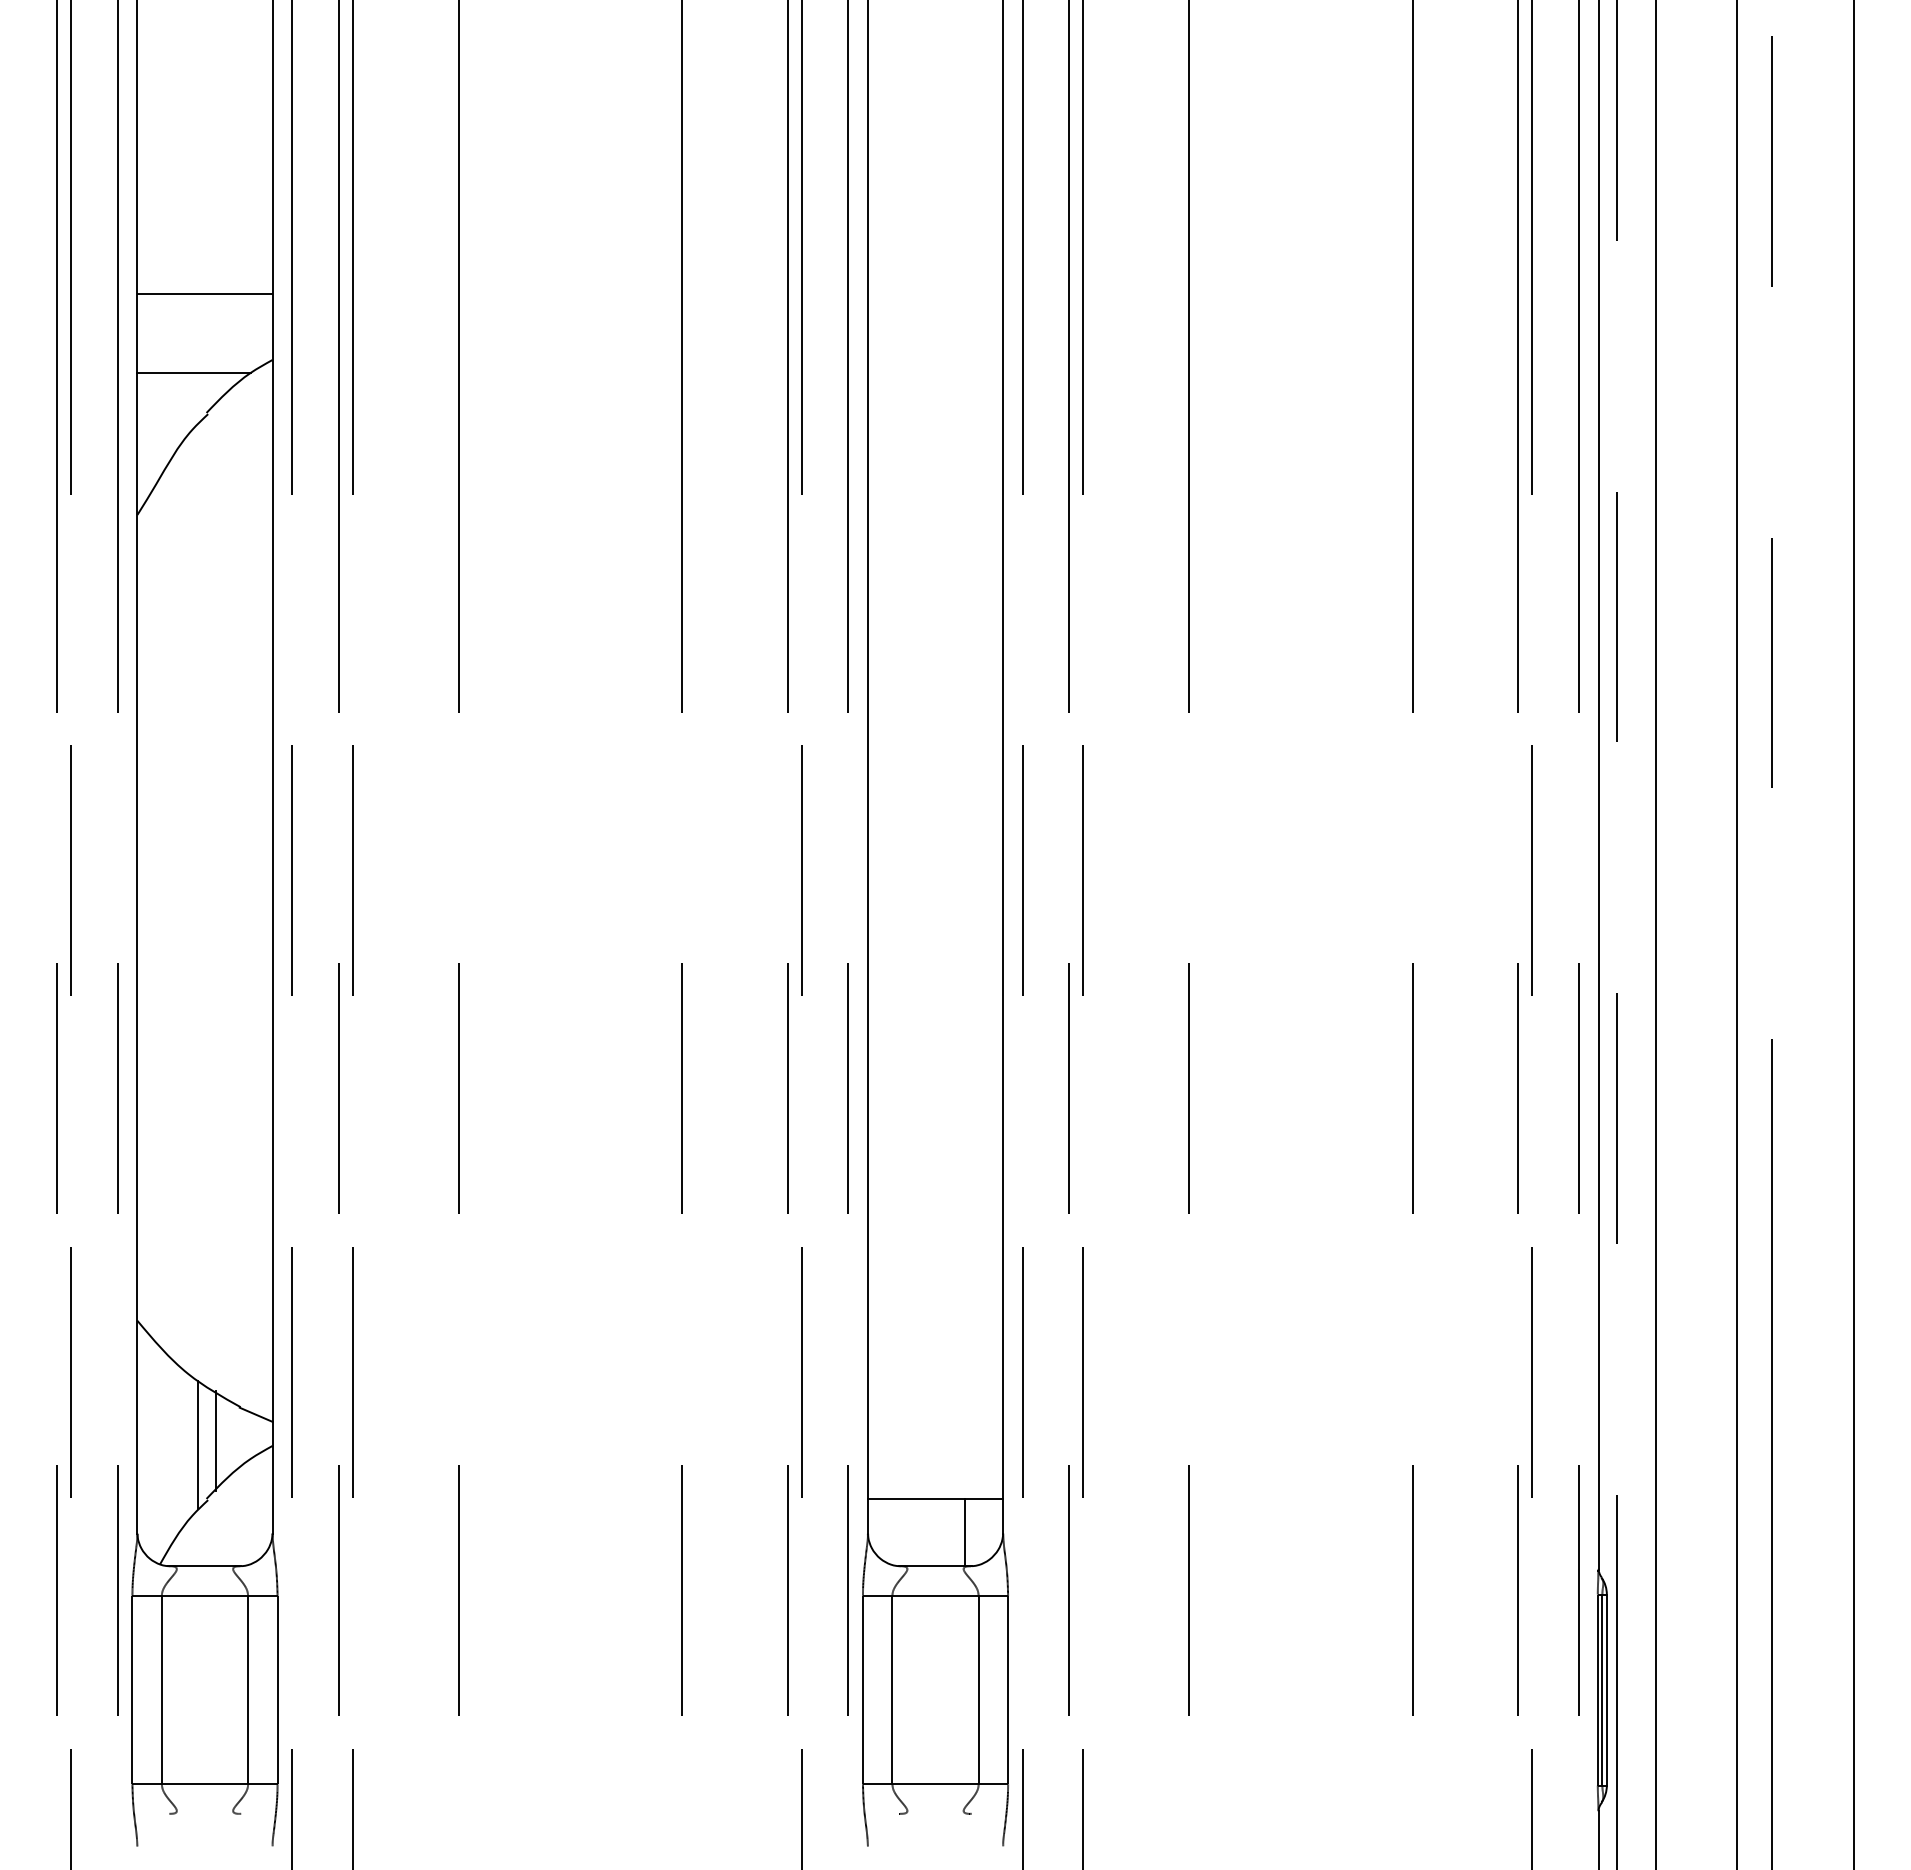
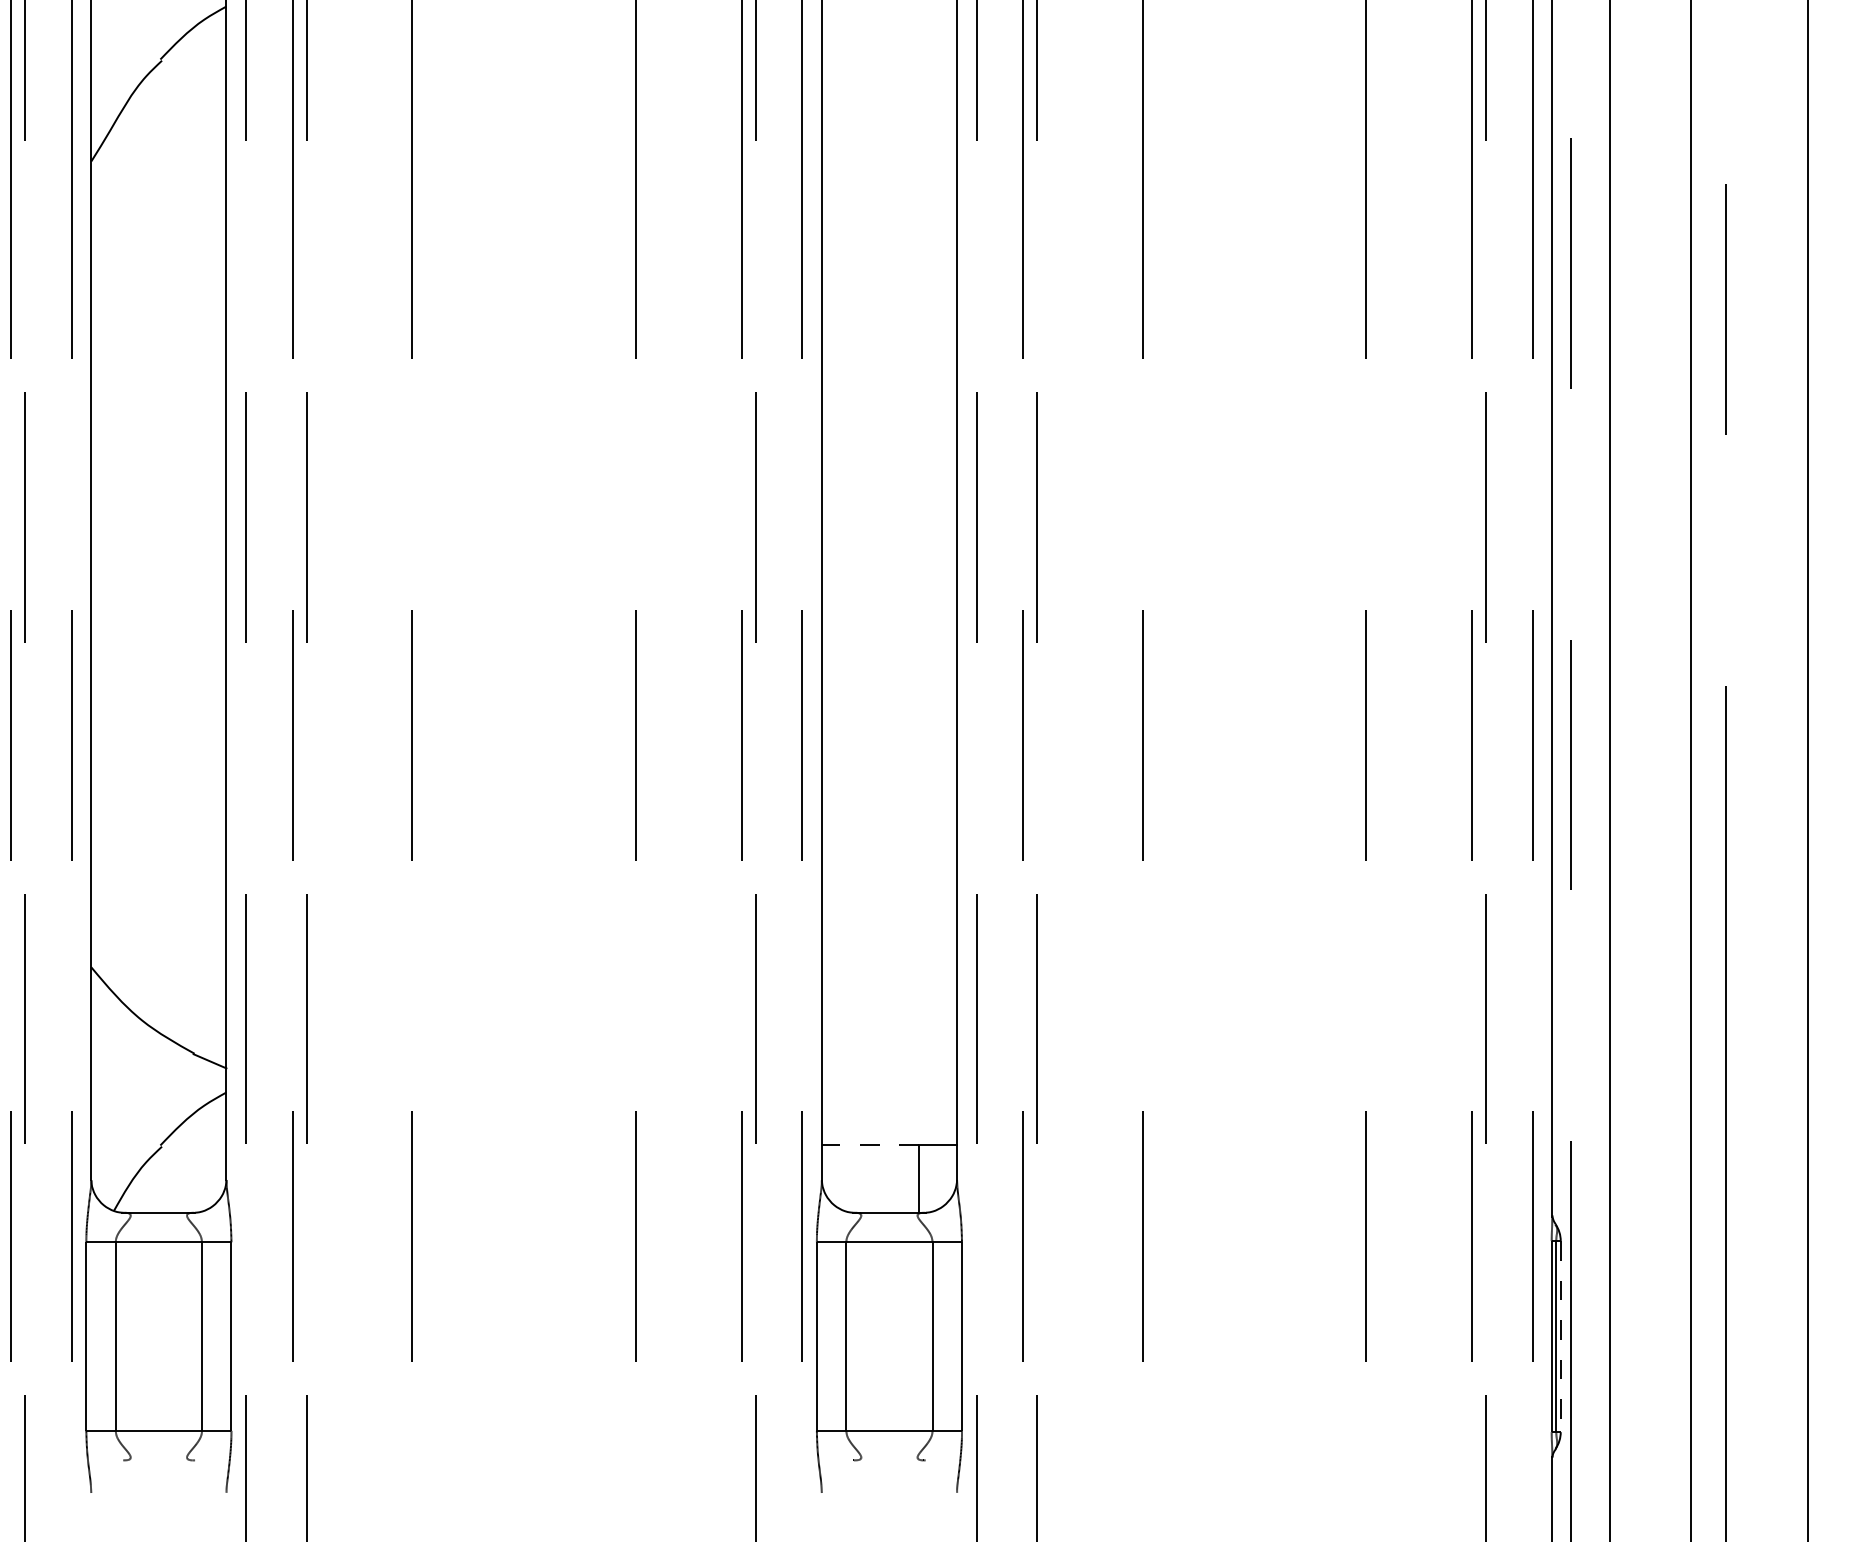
line: (193, 373) -> (147, 20), removed
line: (215, 1440) -> (169, 1087), removed
line: (198, 1444) -> (152, 1091), removed
line: (916, 1498) -> (870, 1145), solid -> dashed
line: (1606, 1690) -> (1560, 1337), solid -> dashed

